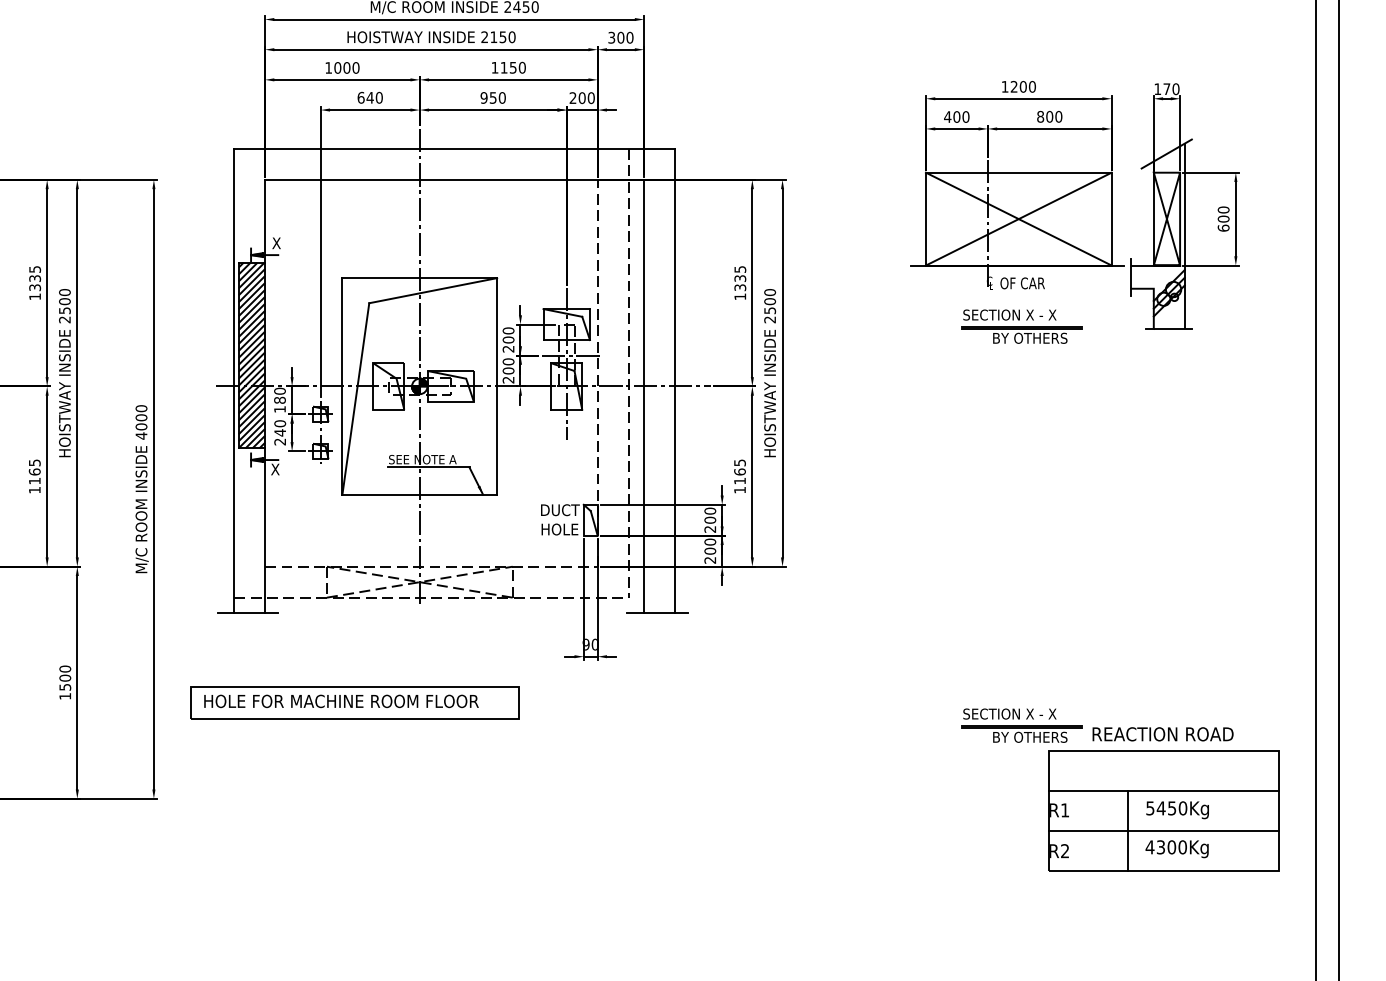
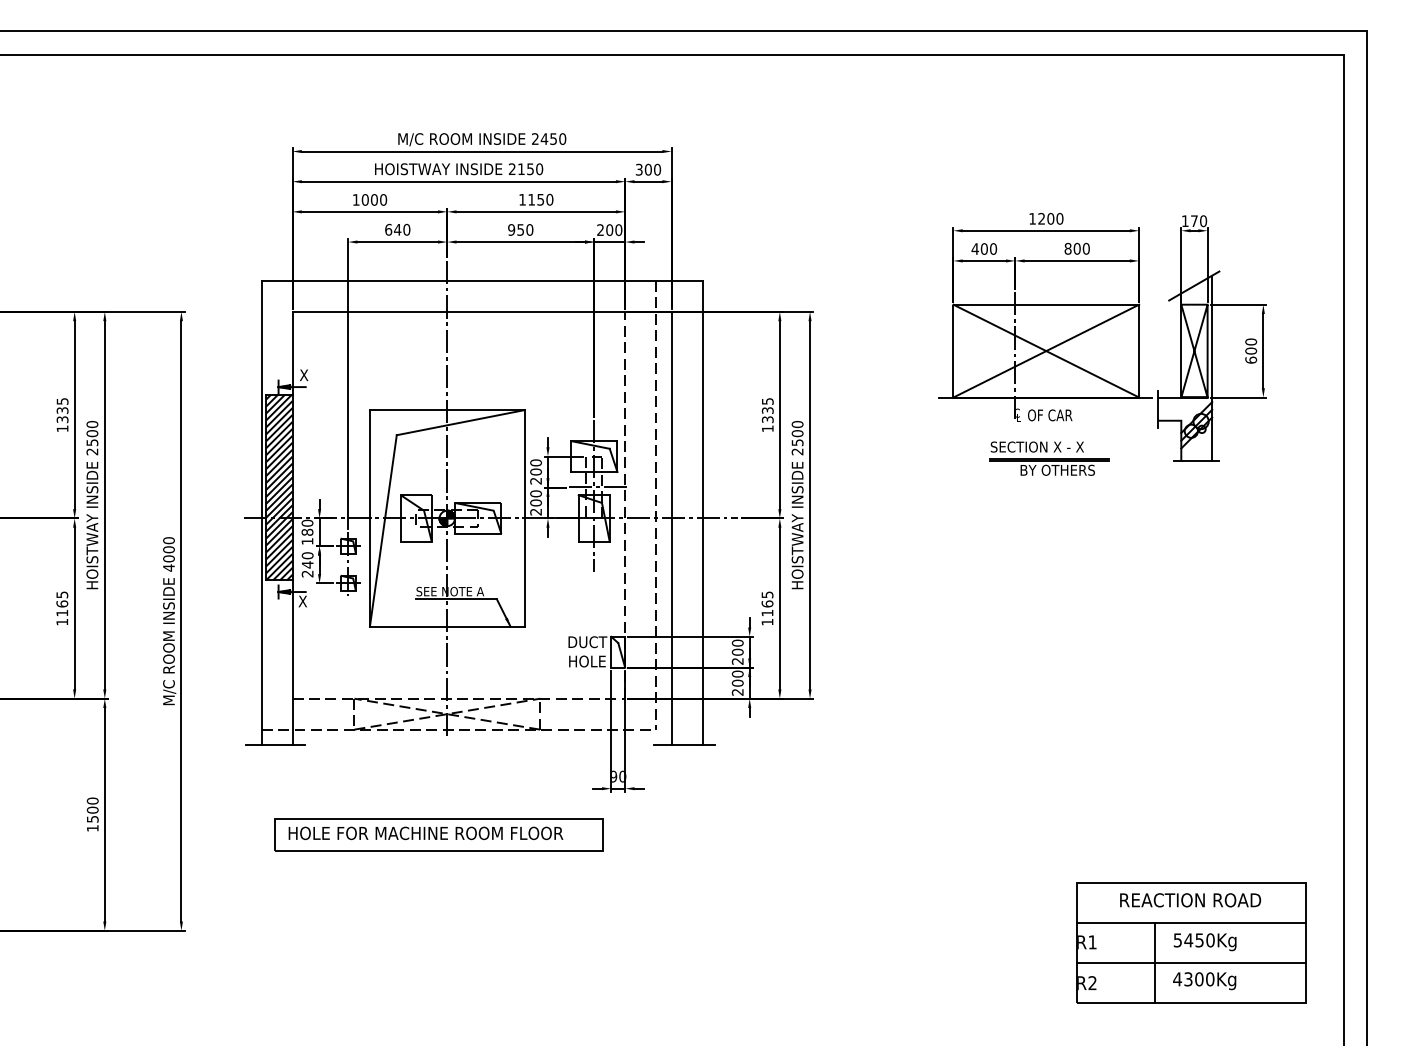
part: (354, 702) -> (438, 834), moved
part: (1022, 725) -> (1049, 857), removed
text: (1163, 734) -> (1190, 900), moved

